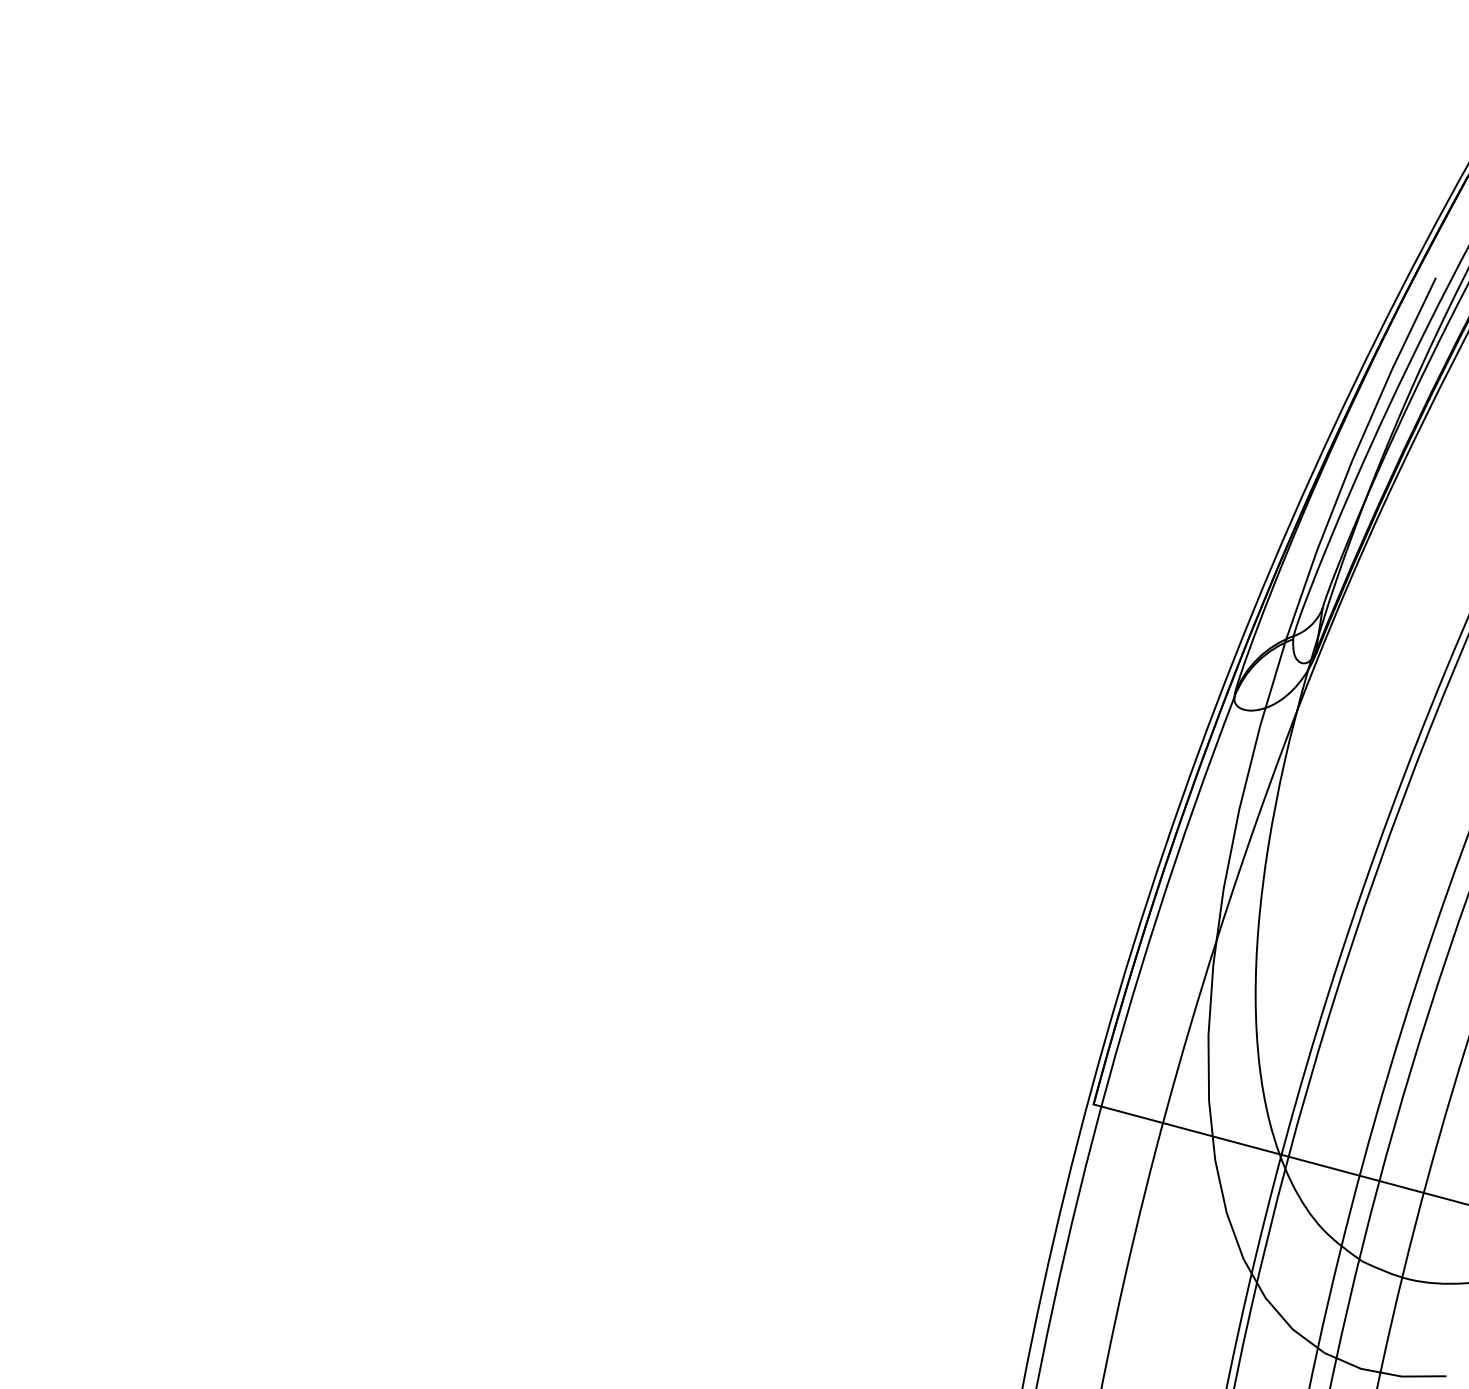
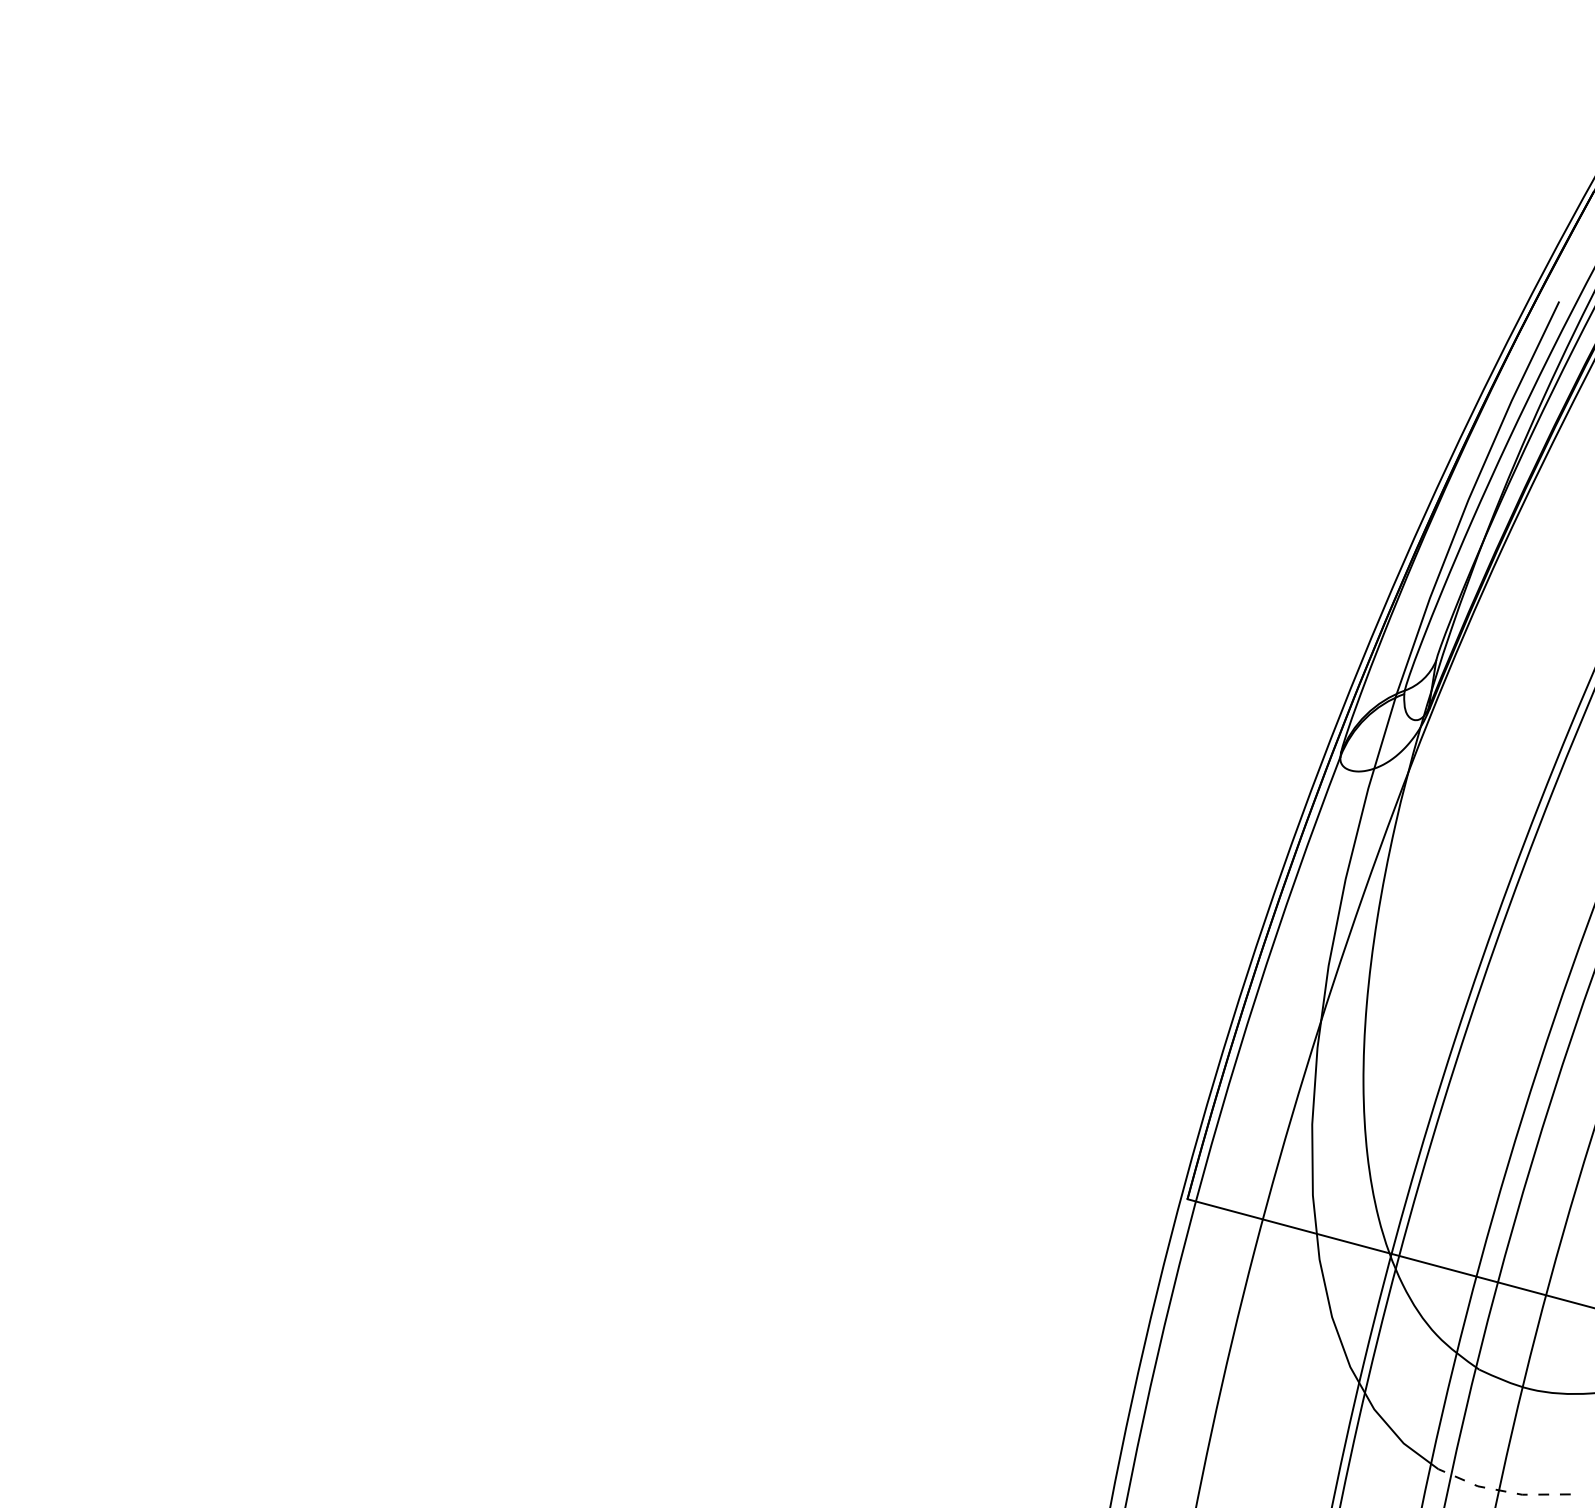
line: (1382, 1372) -> (1501, 1490), solid -> dashed

